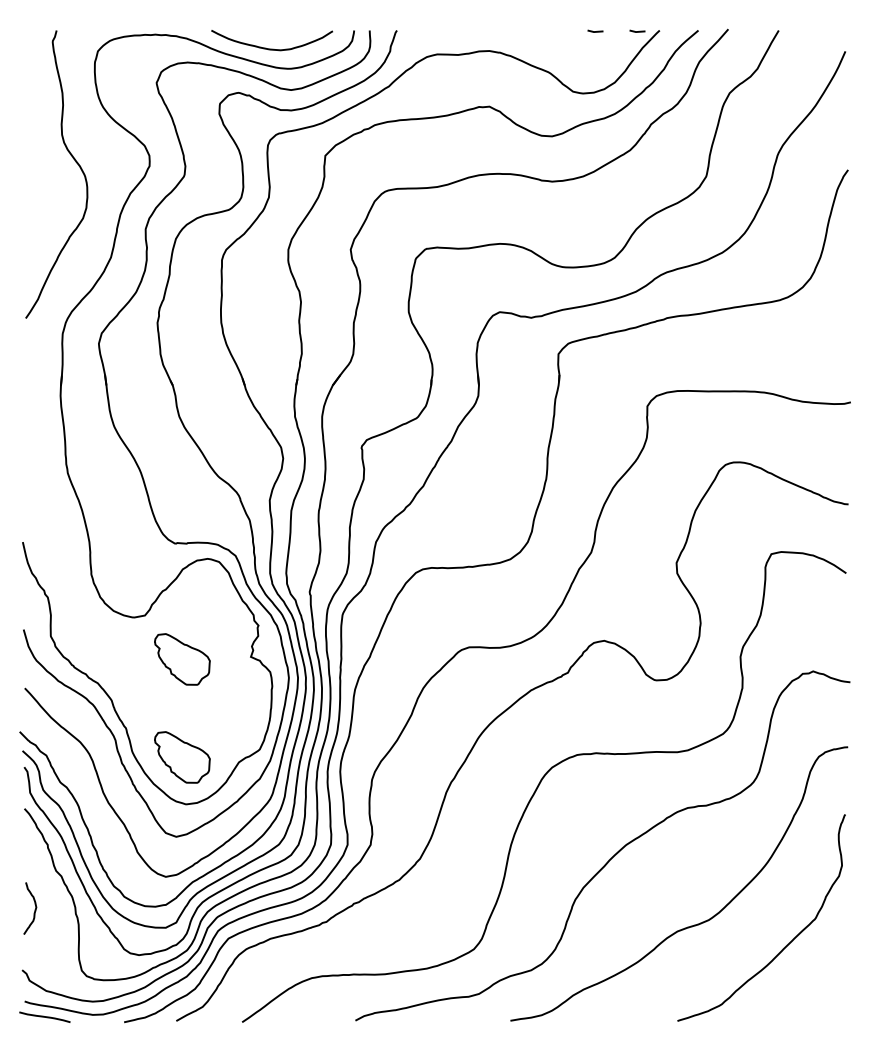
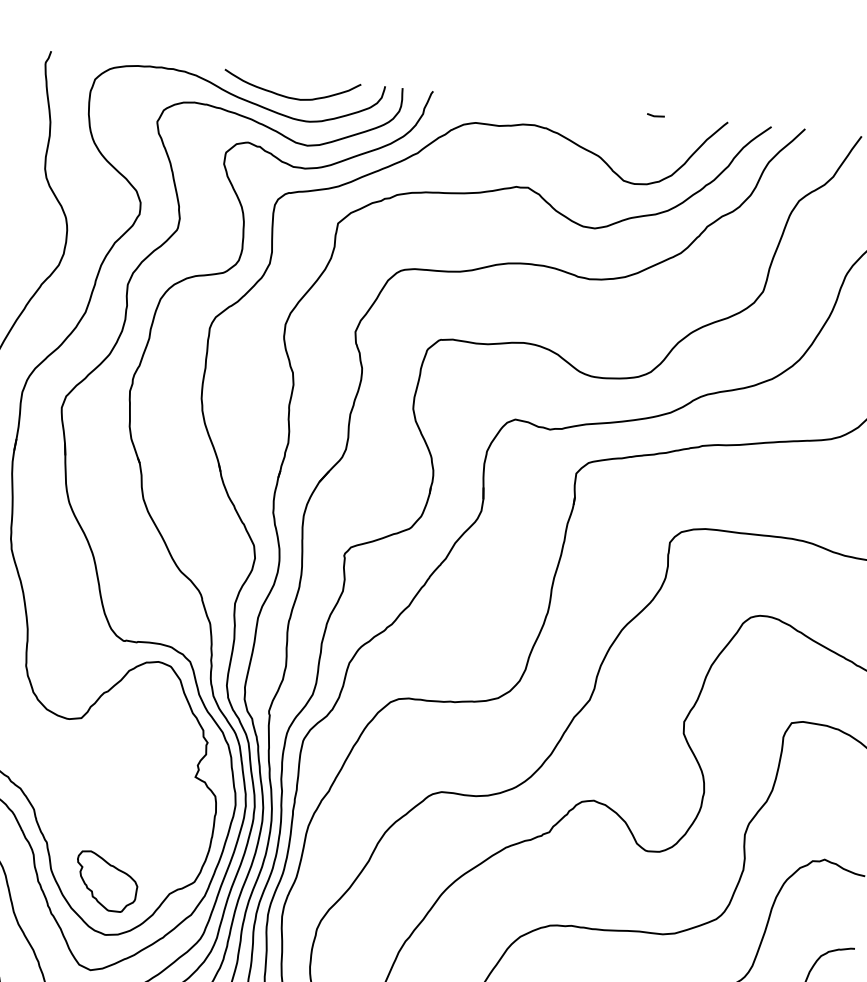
line: (637, 31) -> (703, 120), removed
part: (182, 659) -> (118, 771), removed

